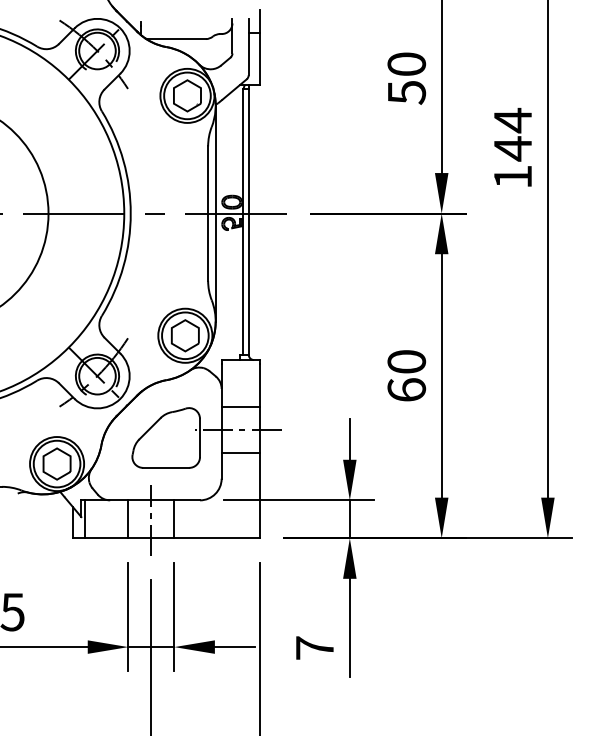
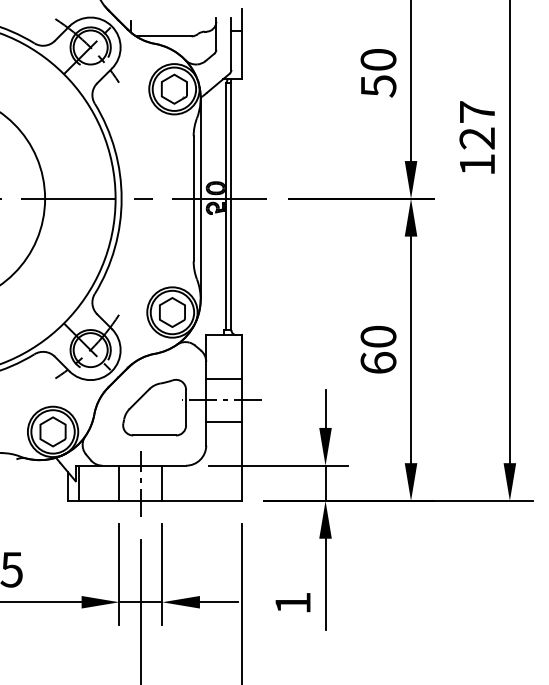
text: (512, 134) -> (476, 125), 144 -> 127
text: (314, 647) -> (292, 602), 7 -> 1

